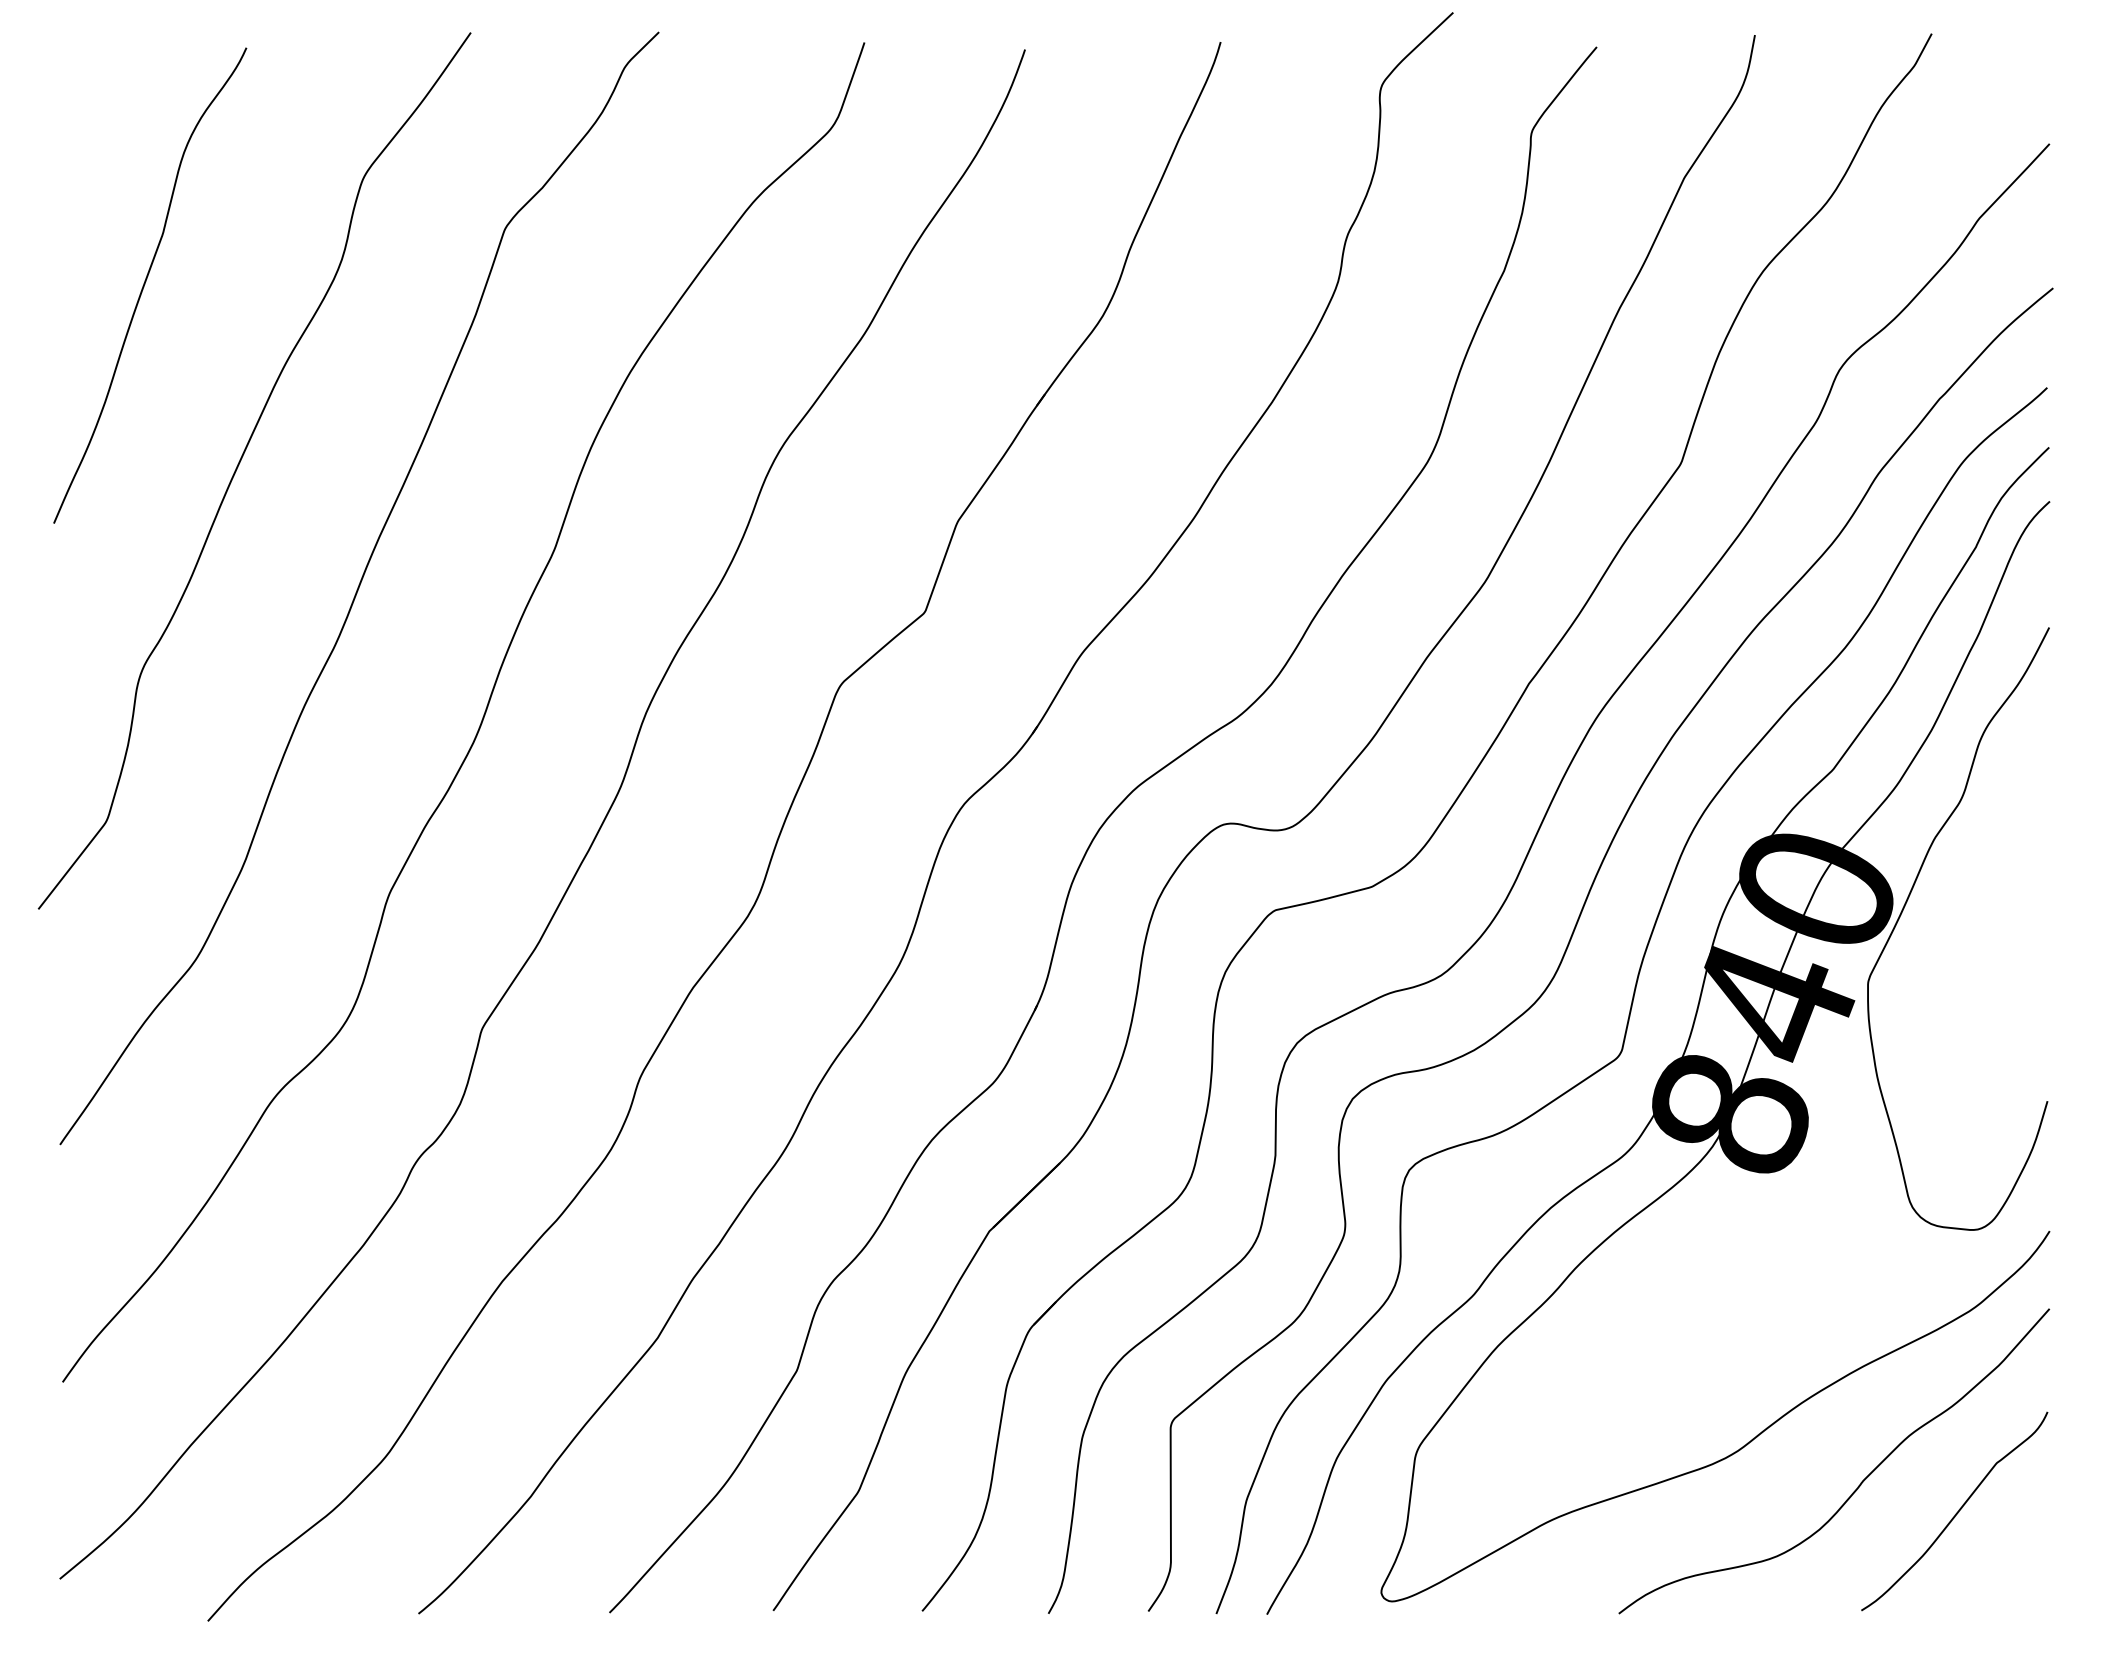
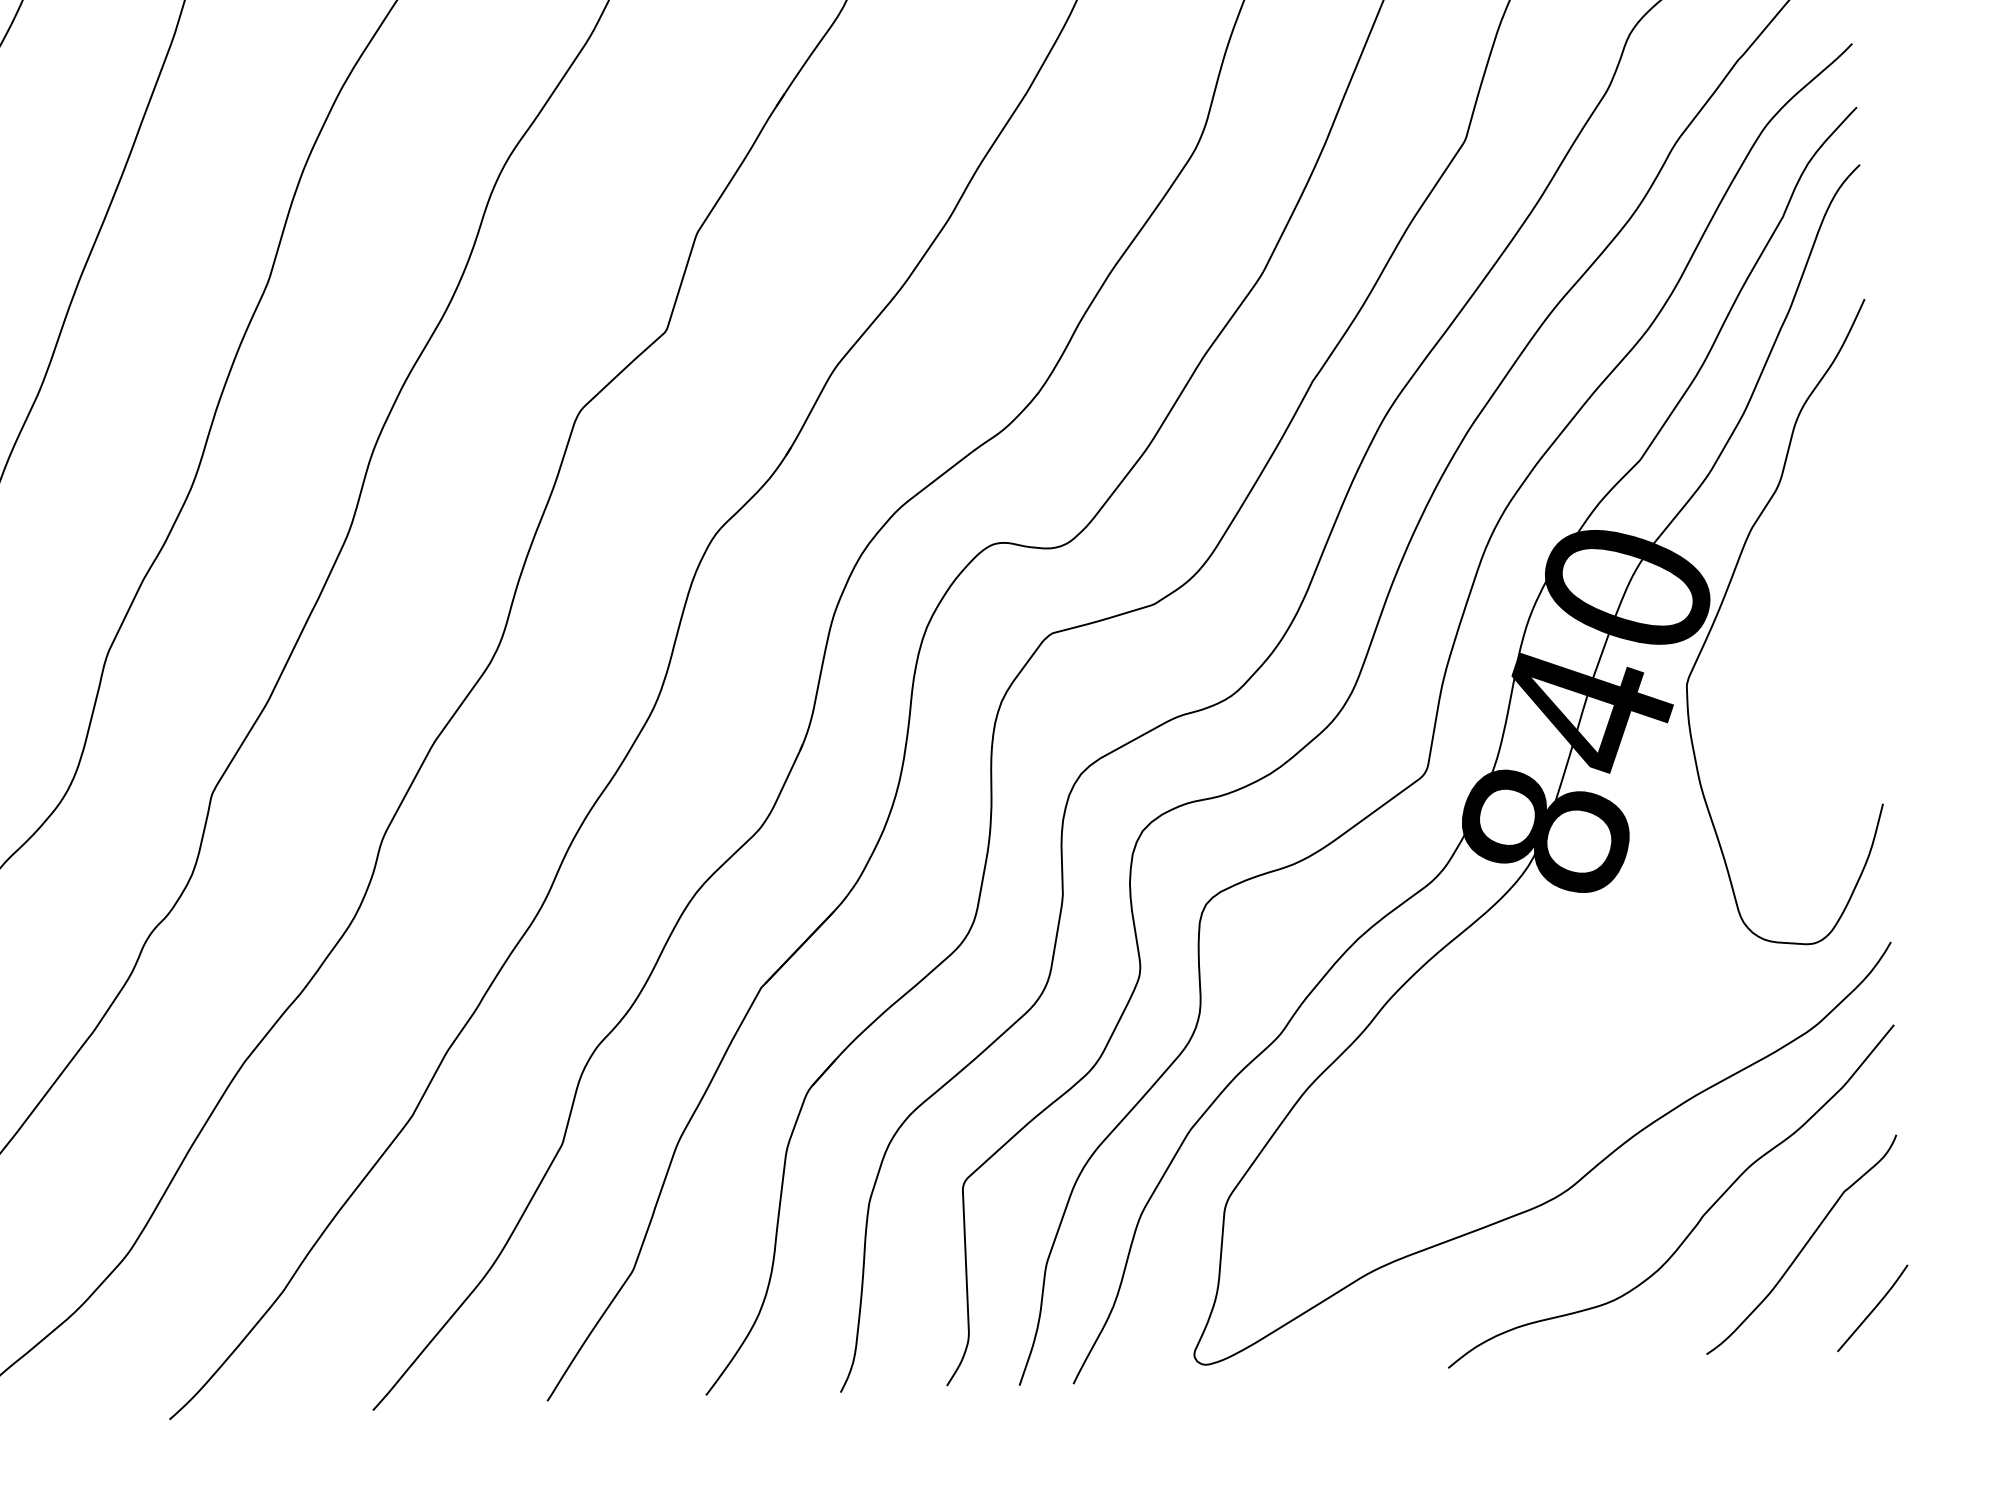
curve: (2019, 1573) -> (1873, 1308), added

